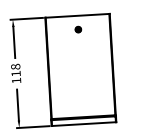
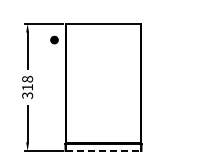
part: (78, 29) -> (54, 39), moved
text: (16, 80) -> (27, 95), 118 -> 318
line: (83, 124) -> (103, 151), solid -> dashed

